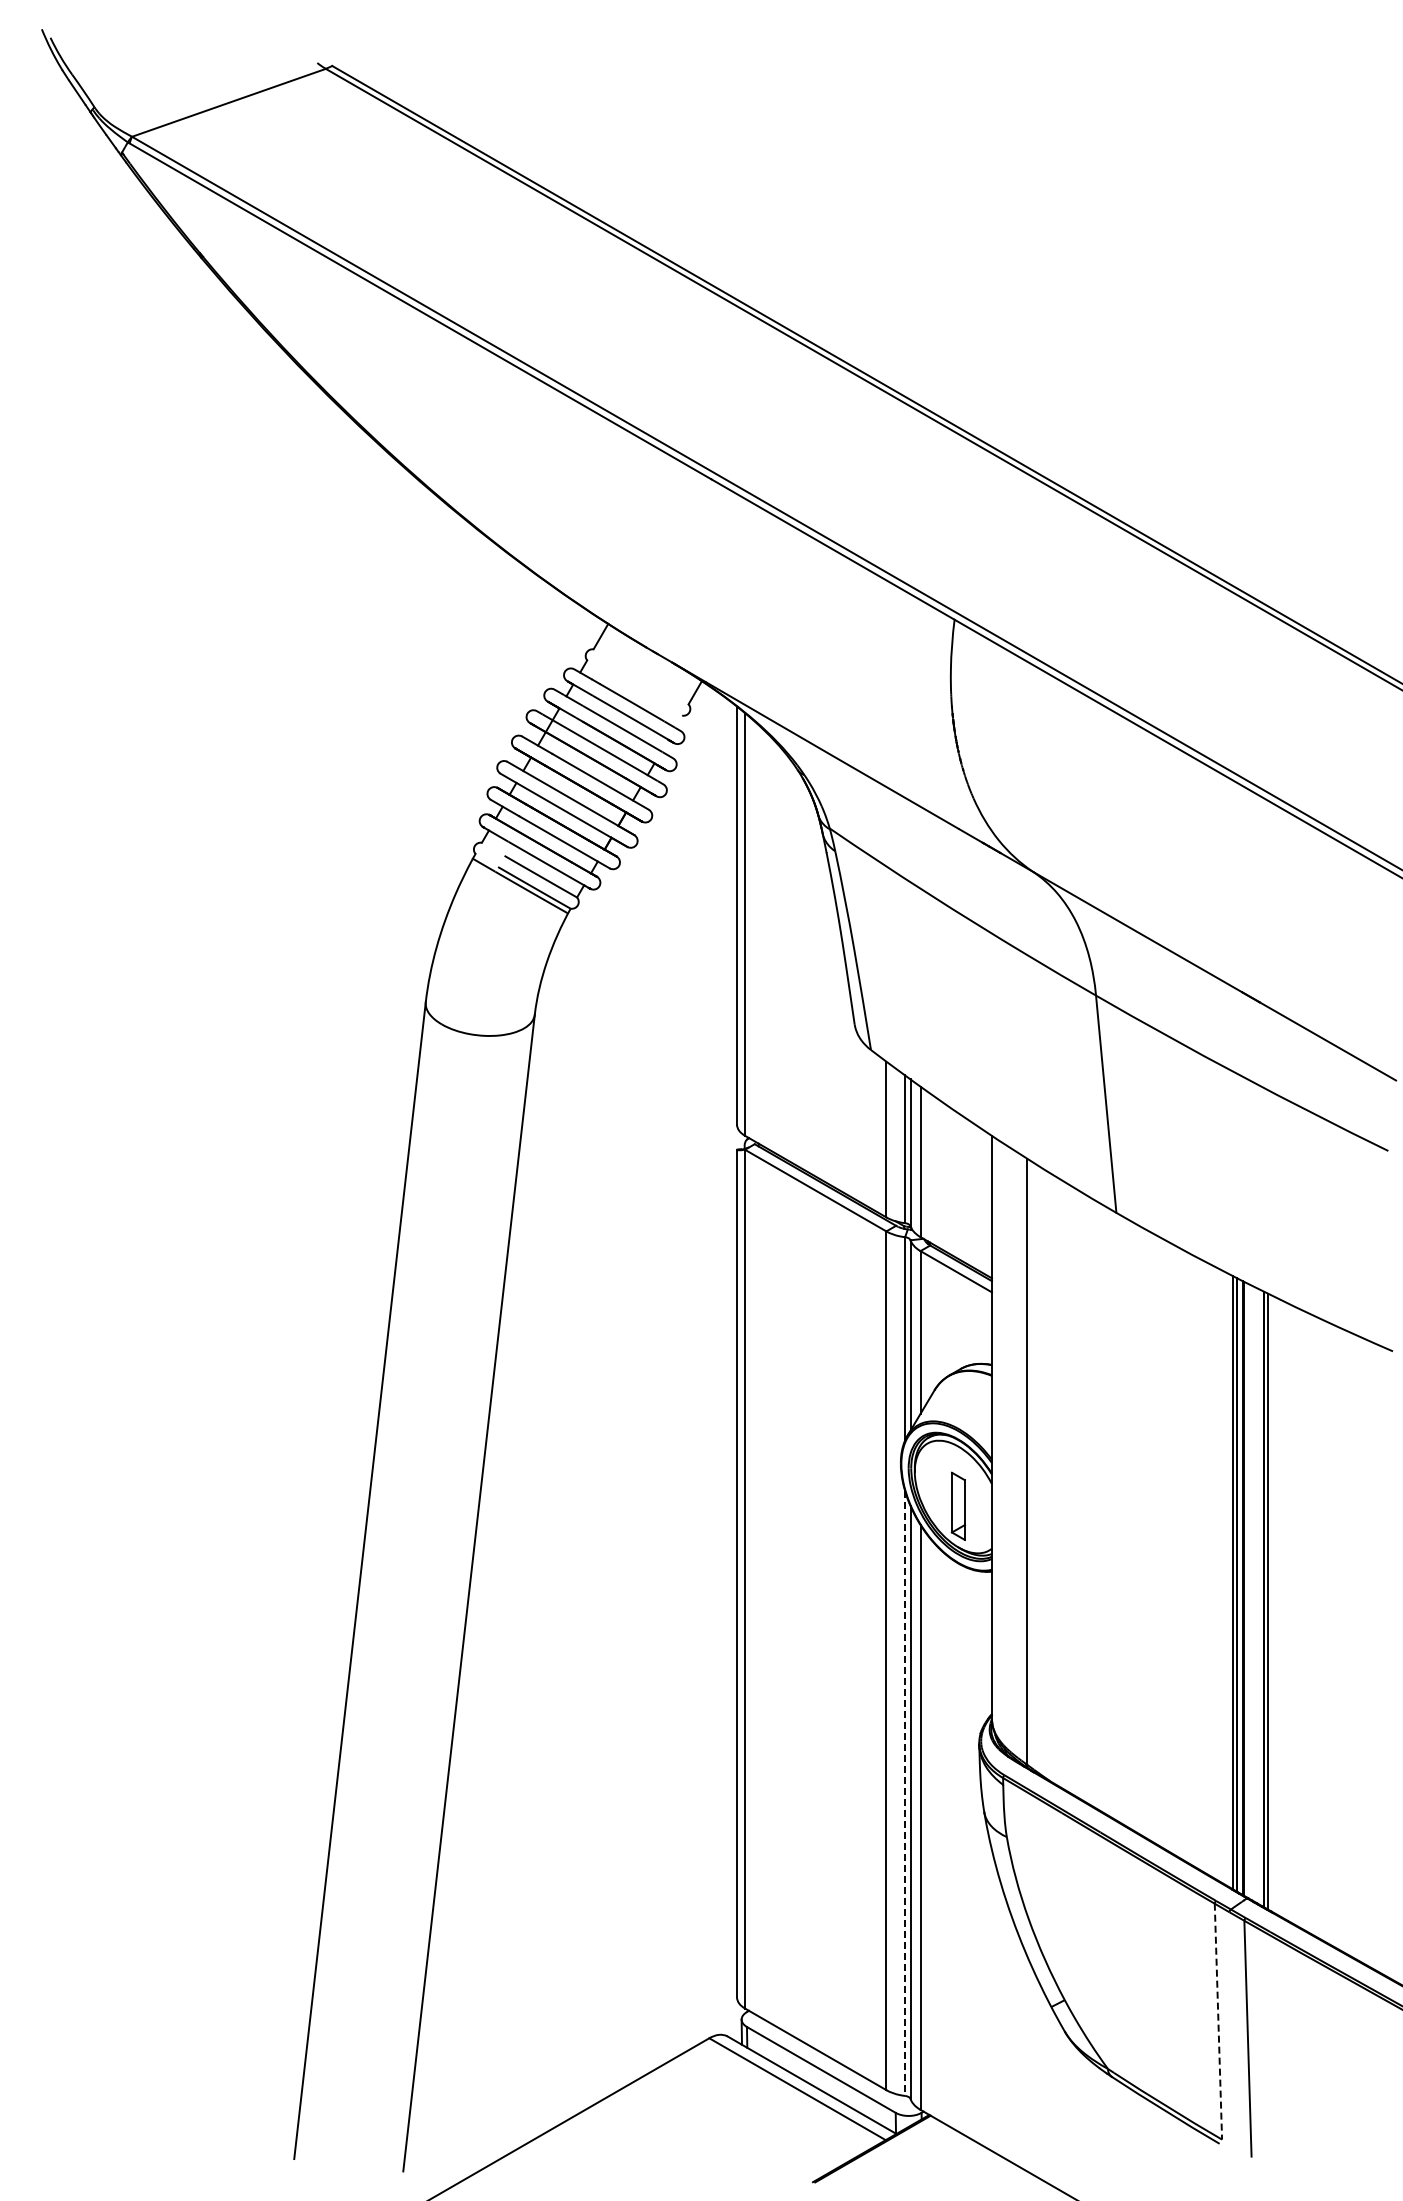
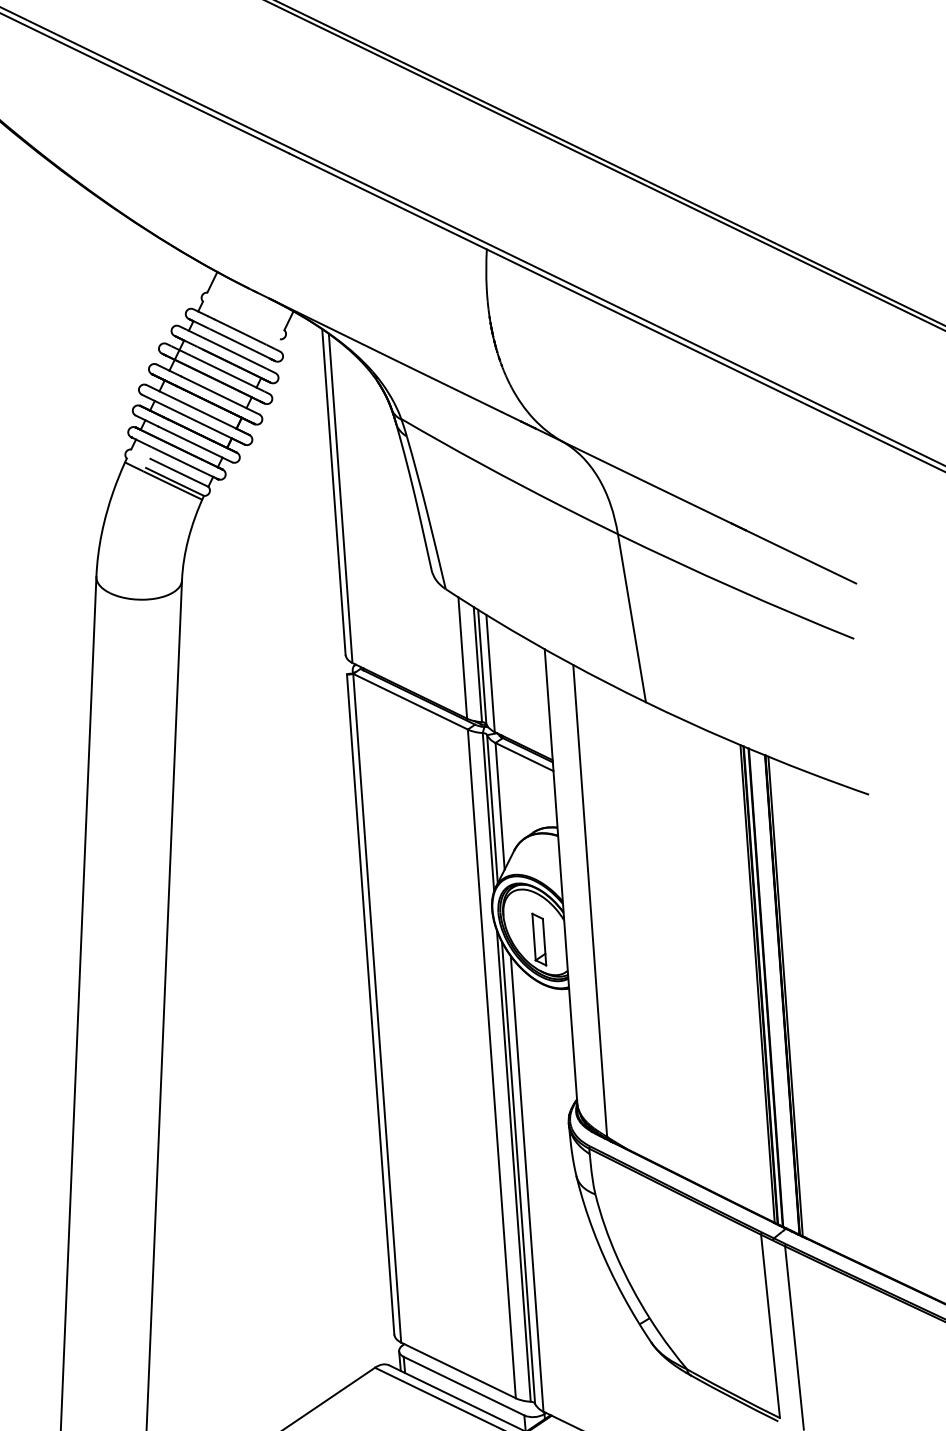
line: (905, 1794) -> (514, 1166), dashed -> solid
line: (1218, 2022) -> (770, 1327), dashed -> solid

